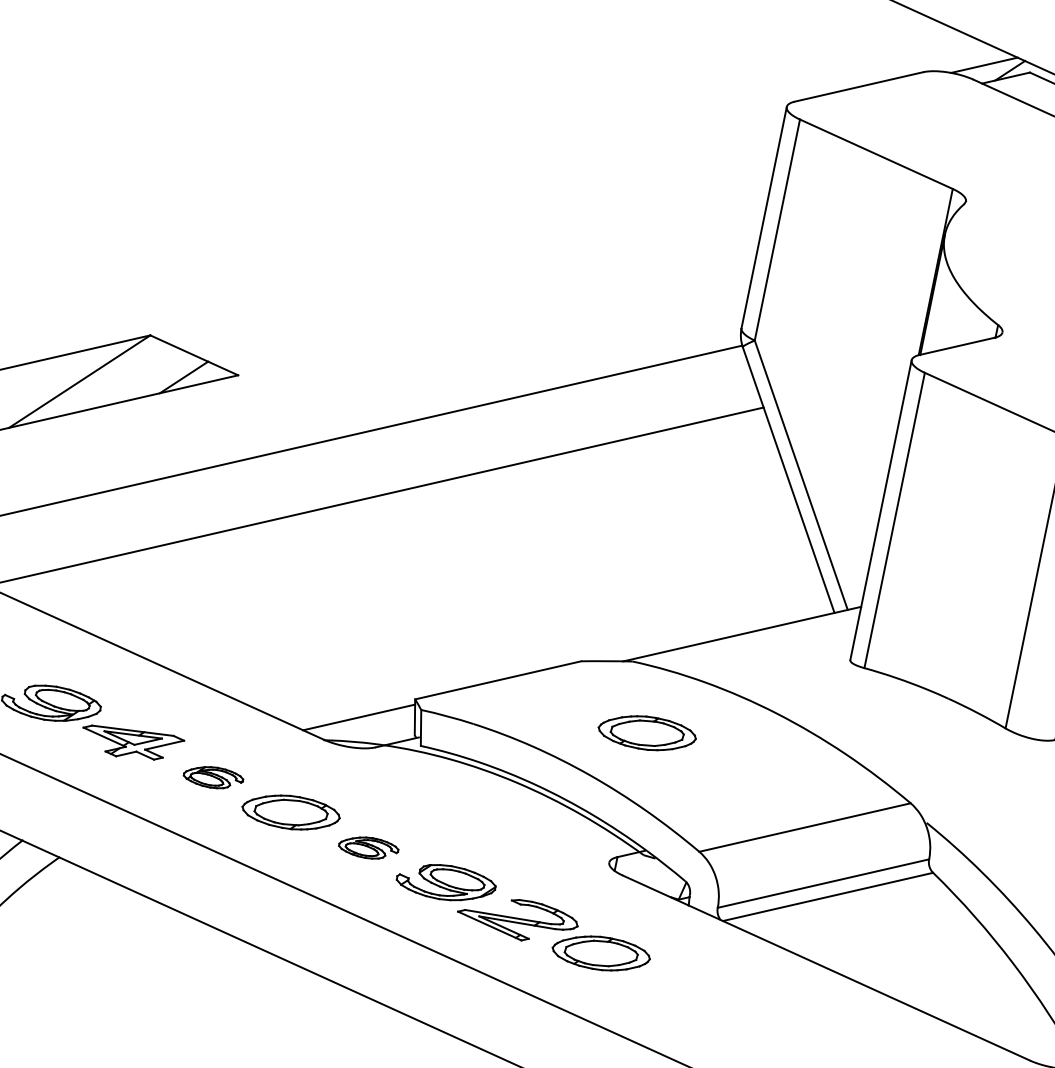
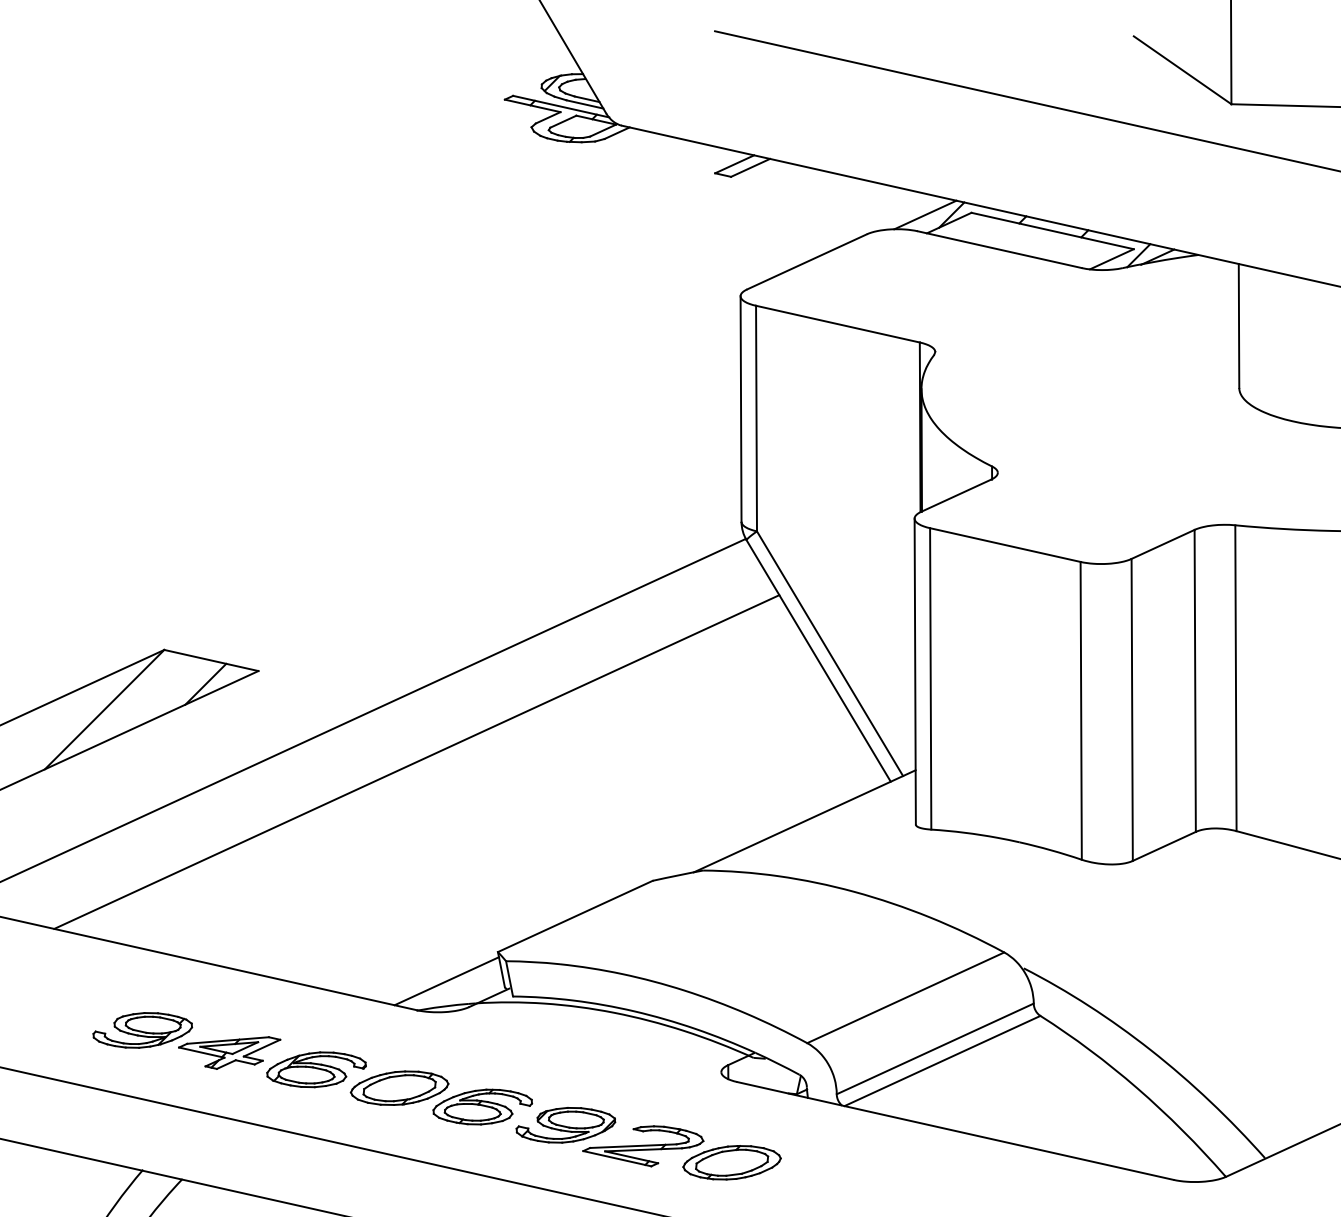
part: (646, 732) -> (731, 937), removed
part: (213, 777) -> (316, 1069), size x1.67
part: (368, 847) -> (482, 1106), size x1.67

